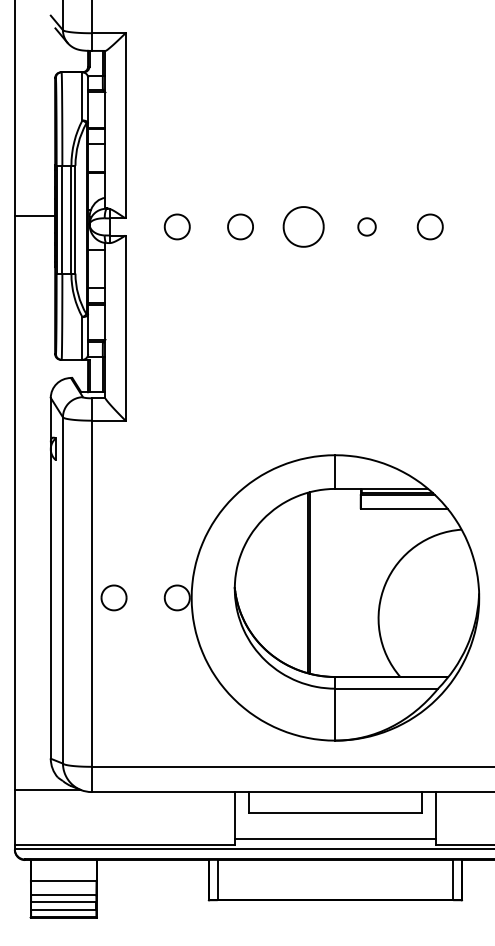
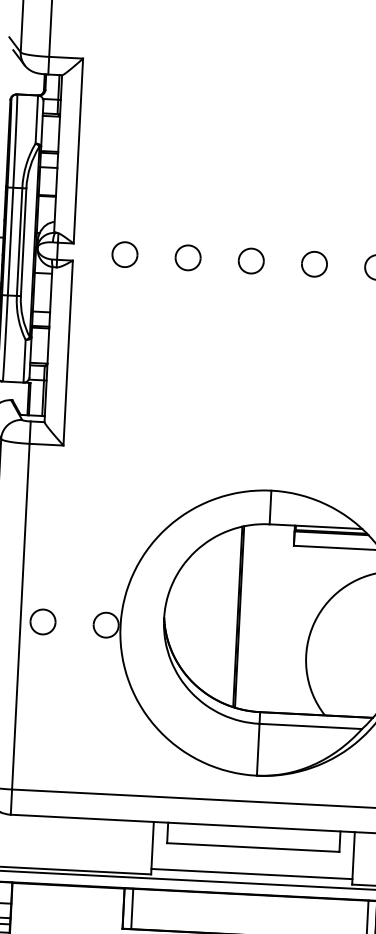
part: (303, 226) -> (251, 260), size x0.62
part: (366, 226) -> (313, 263), size x1.43

